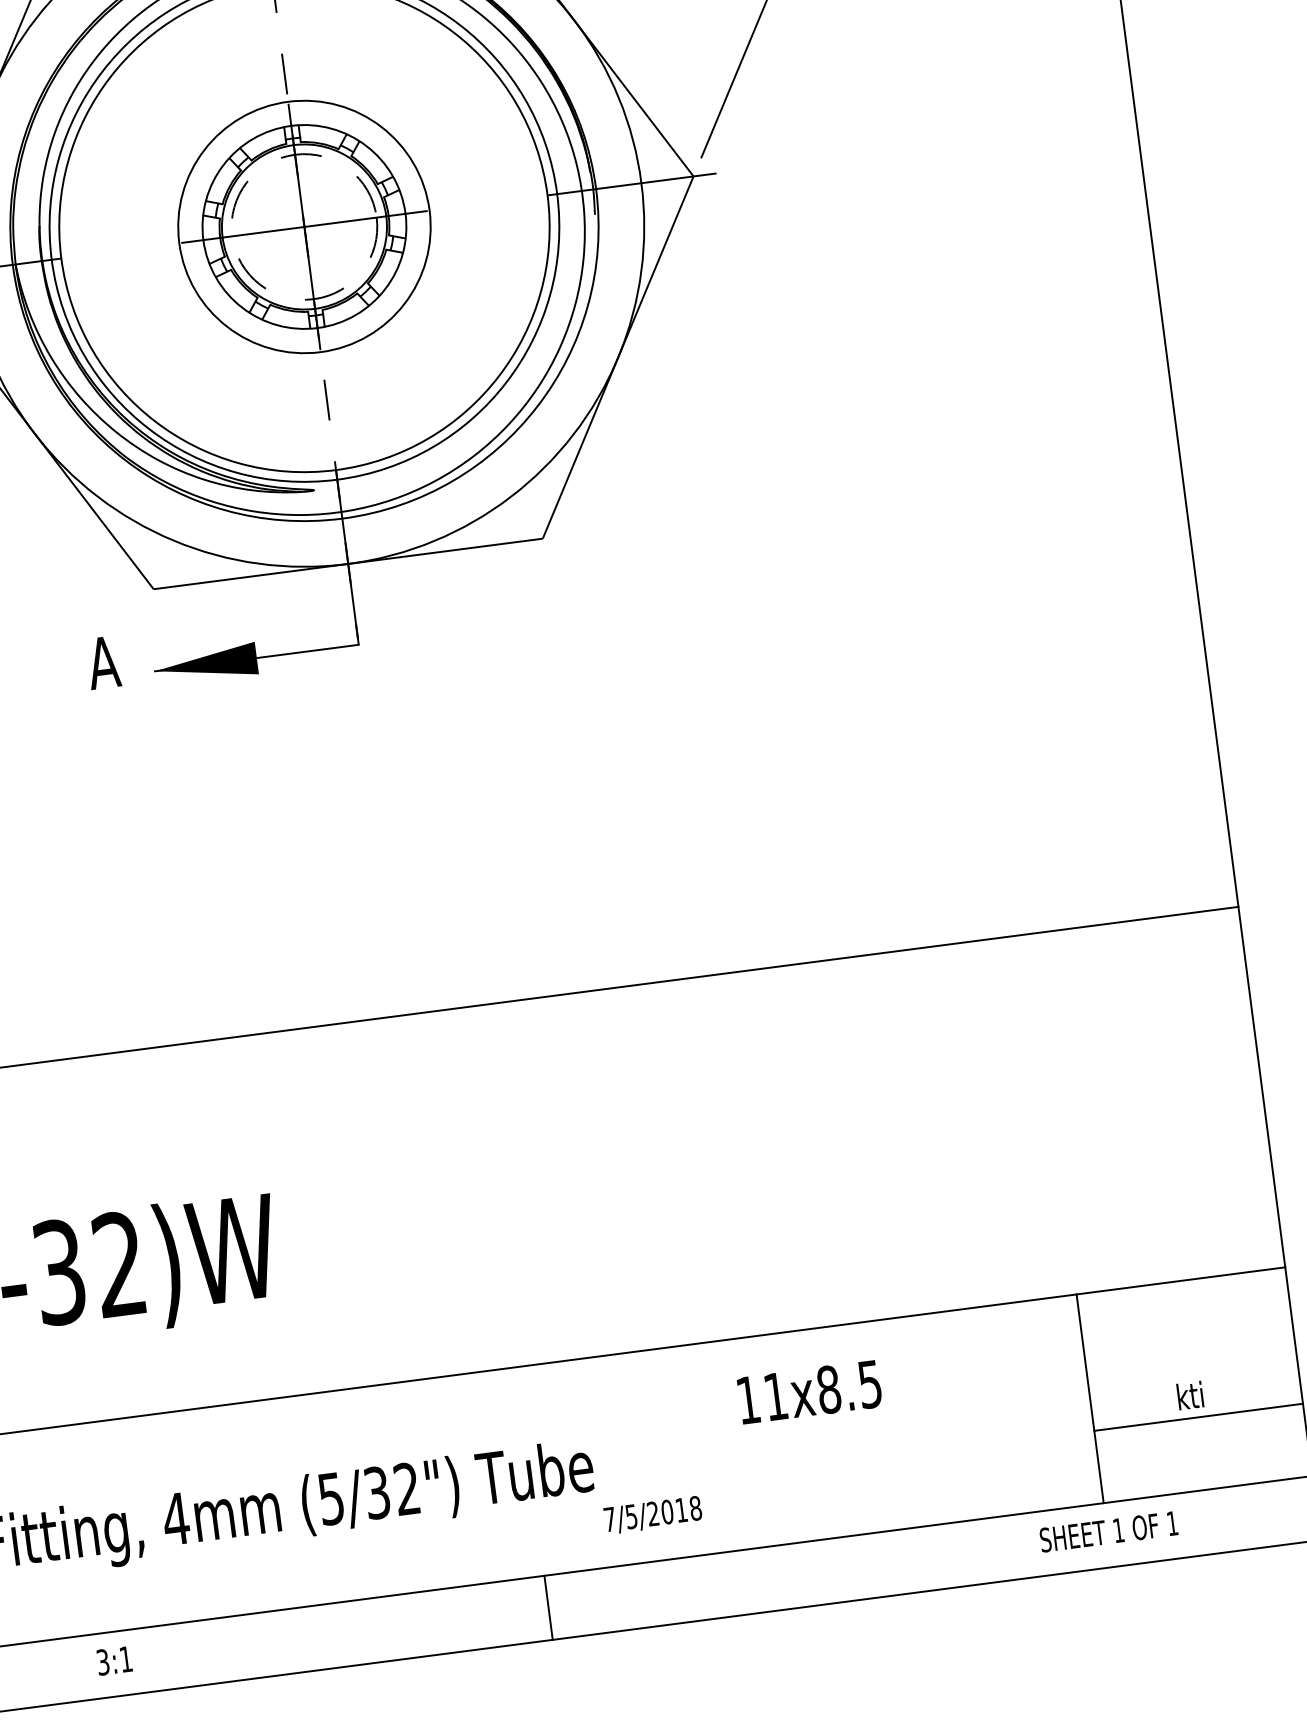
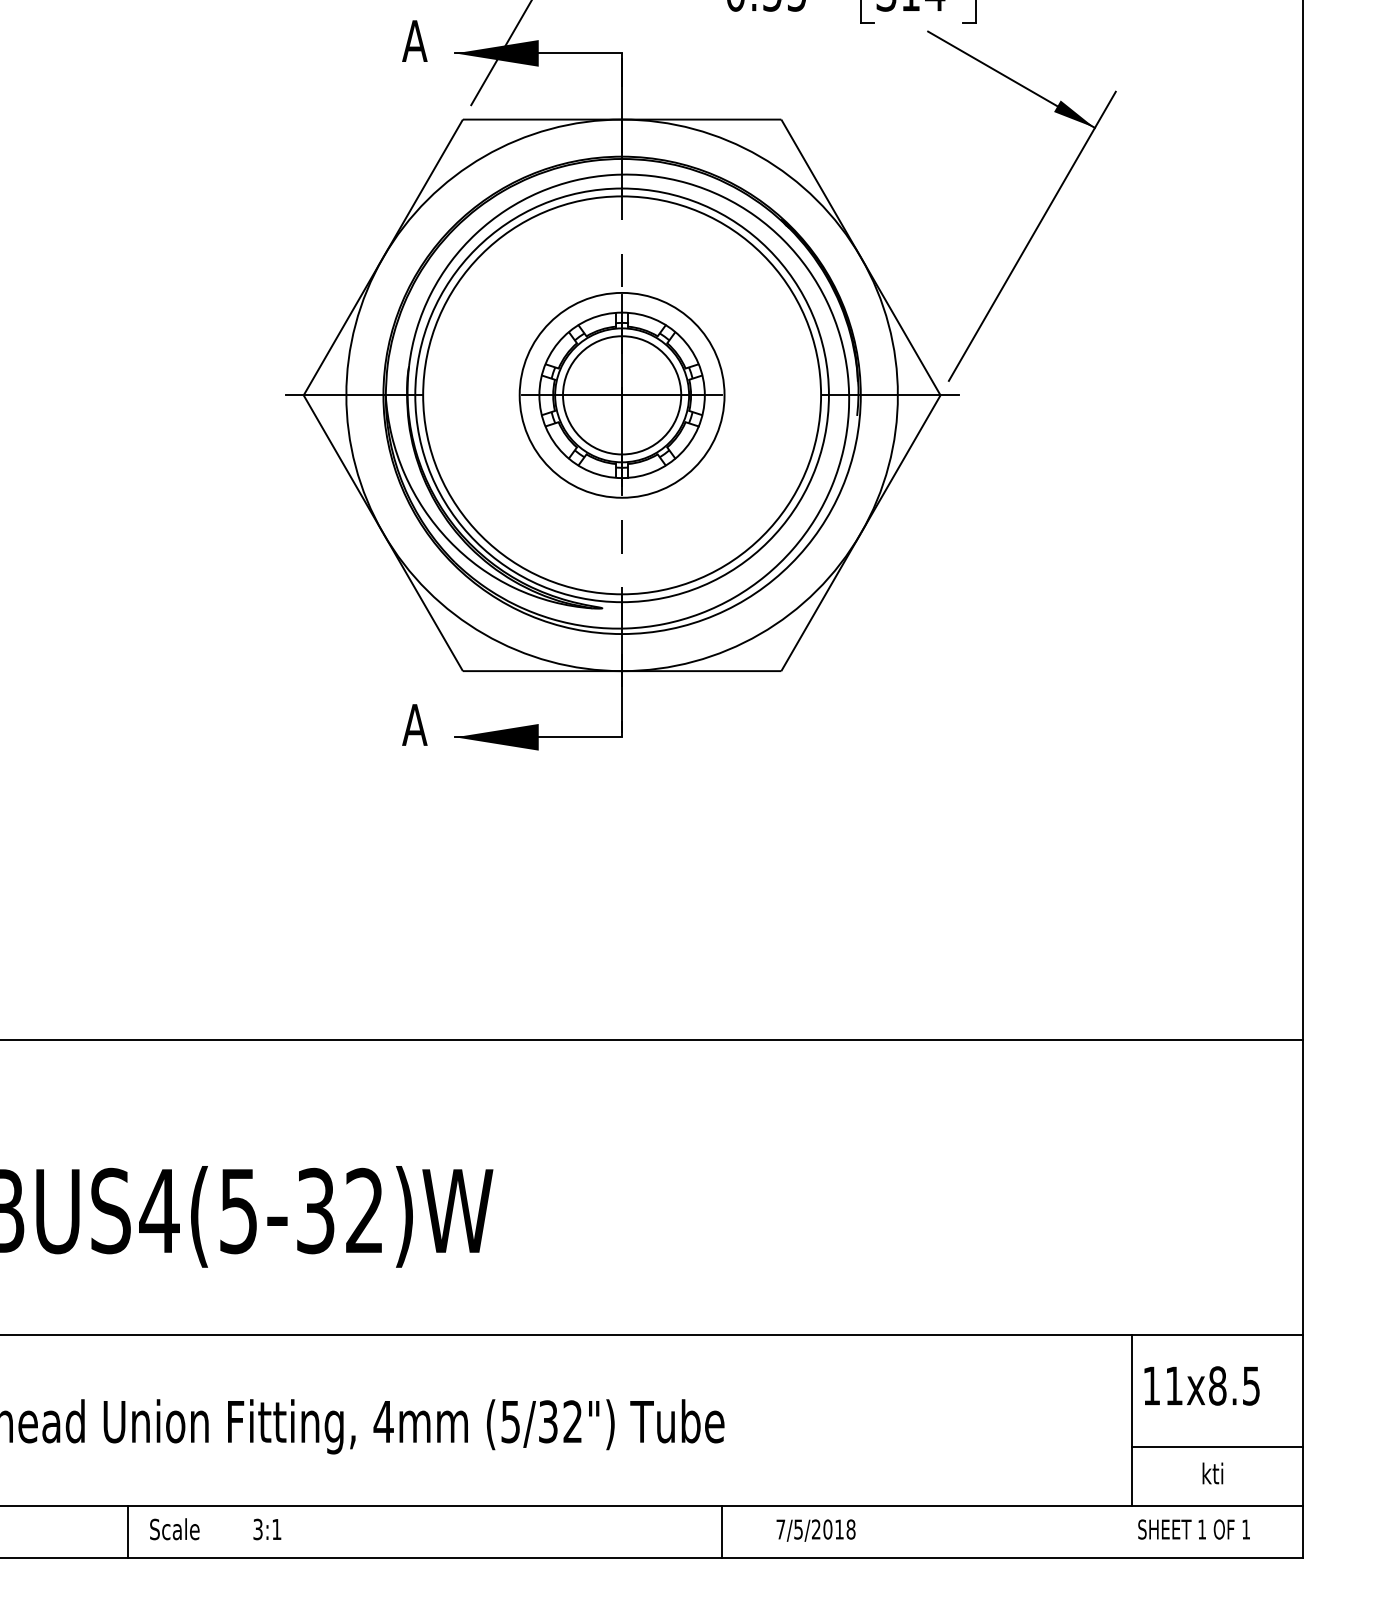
circle: (304, 227) -> (622, 395), dashed -> solid
text: (809, 1391) -> (1201, 1385), moved
text: (1189, 1395) -> (1212, 1473), moved
text: (652, 1515) -> (815, 1530), moved
text: (1108, 1531) -> (1193, 1529), moved
line: (548, 1606) -> (722, 1531), moved
text: (114, 1660) -> (267, 1529), moved

